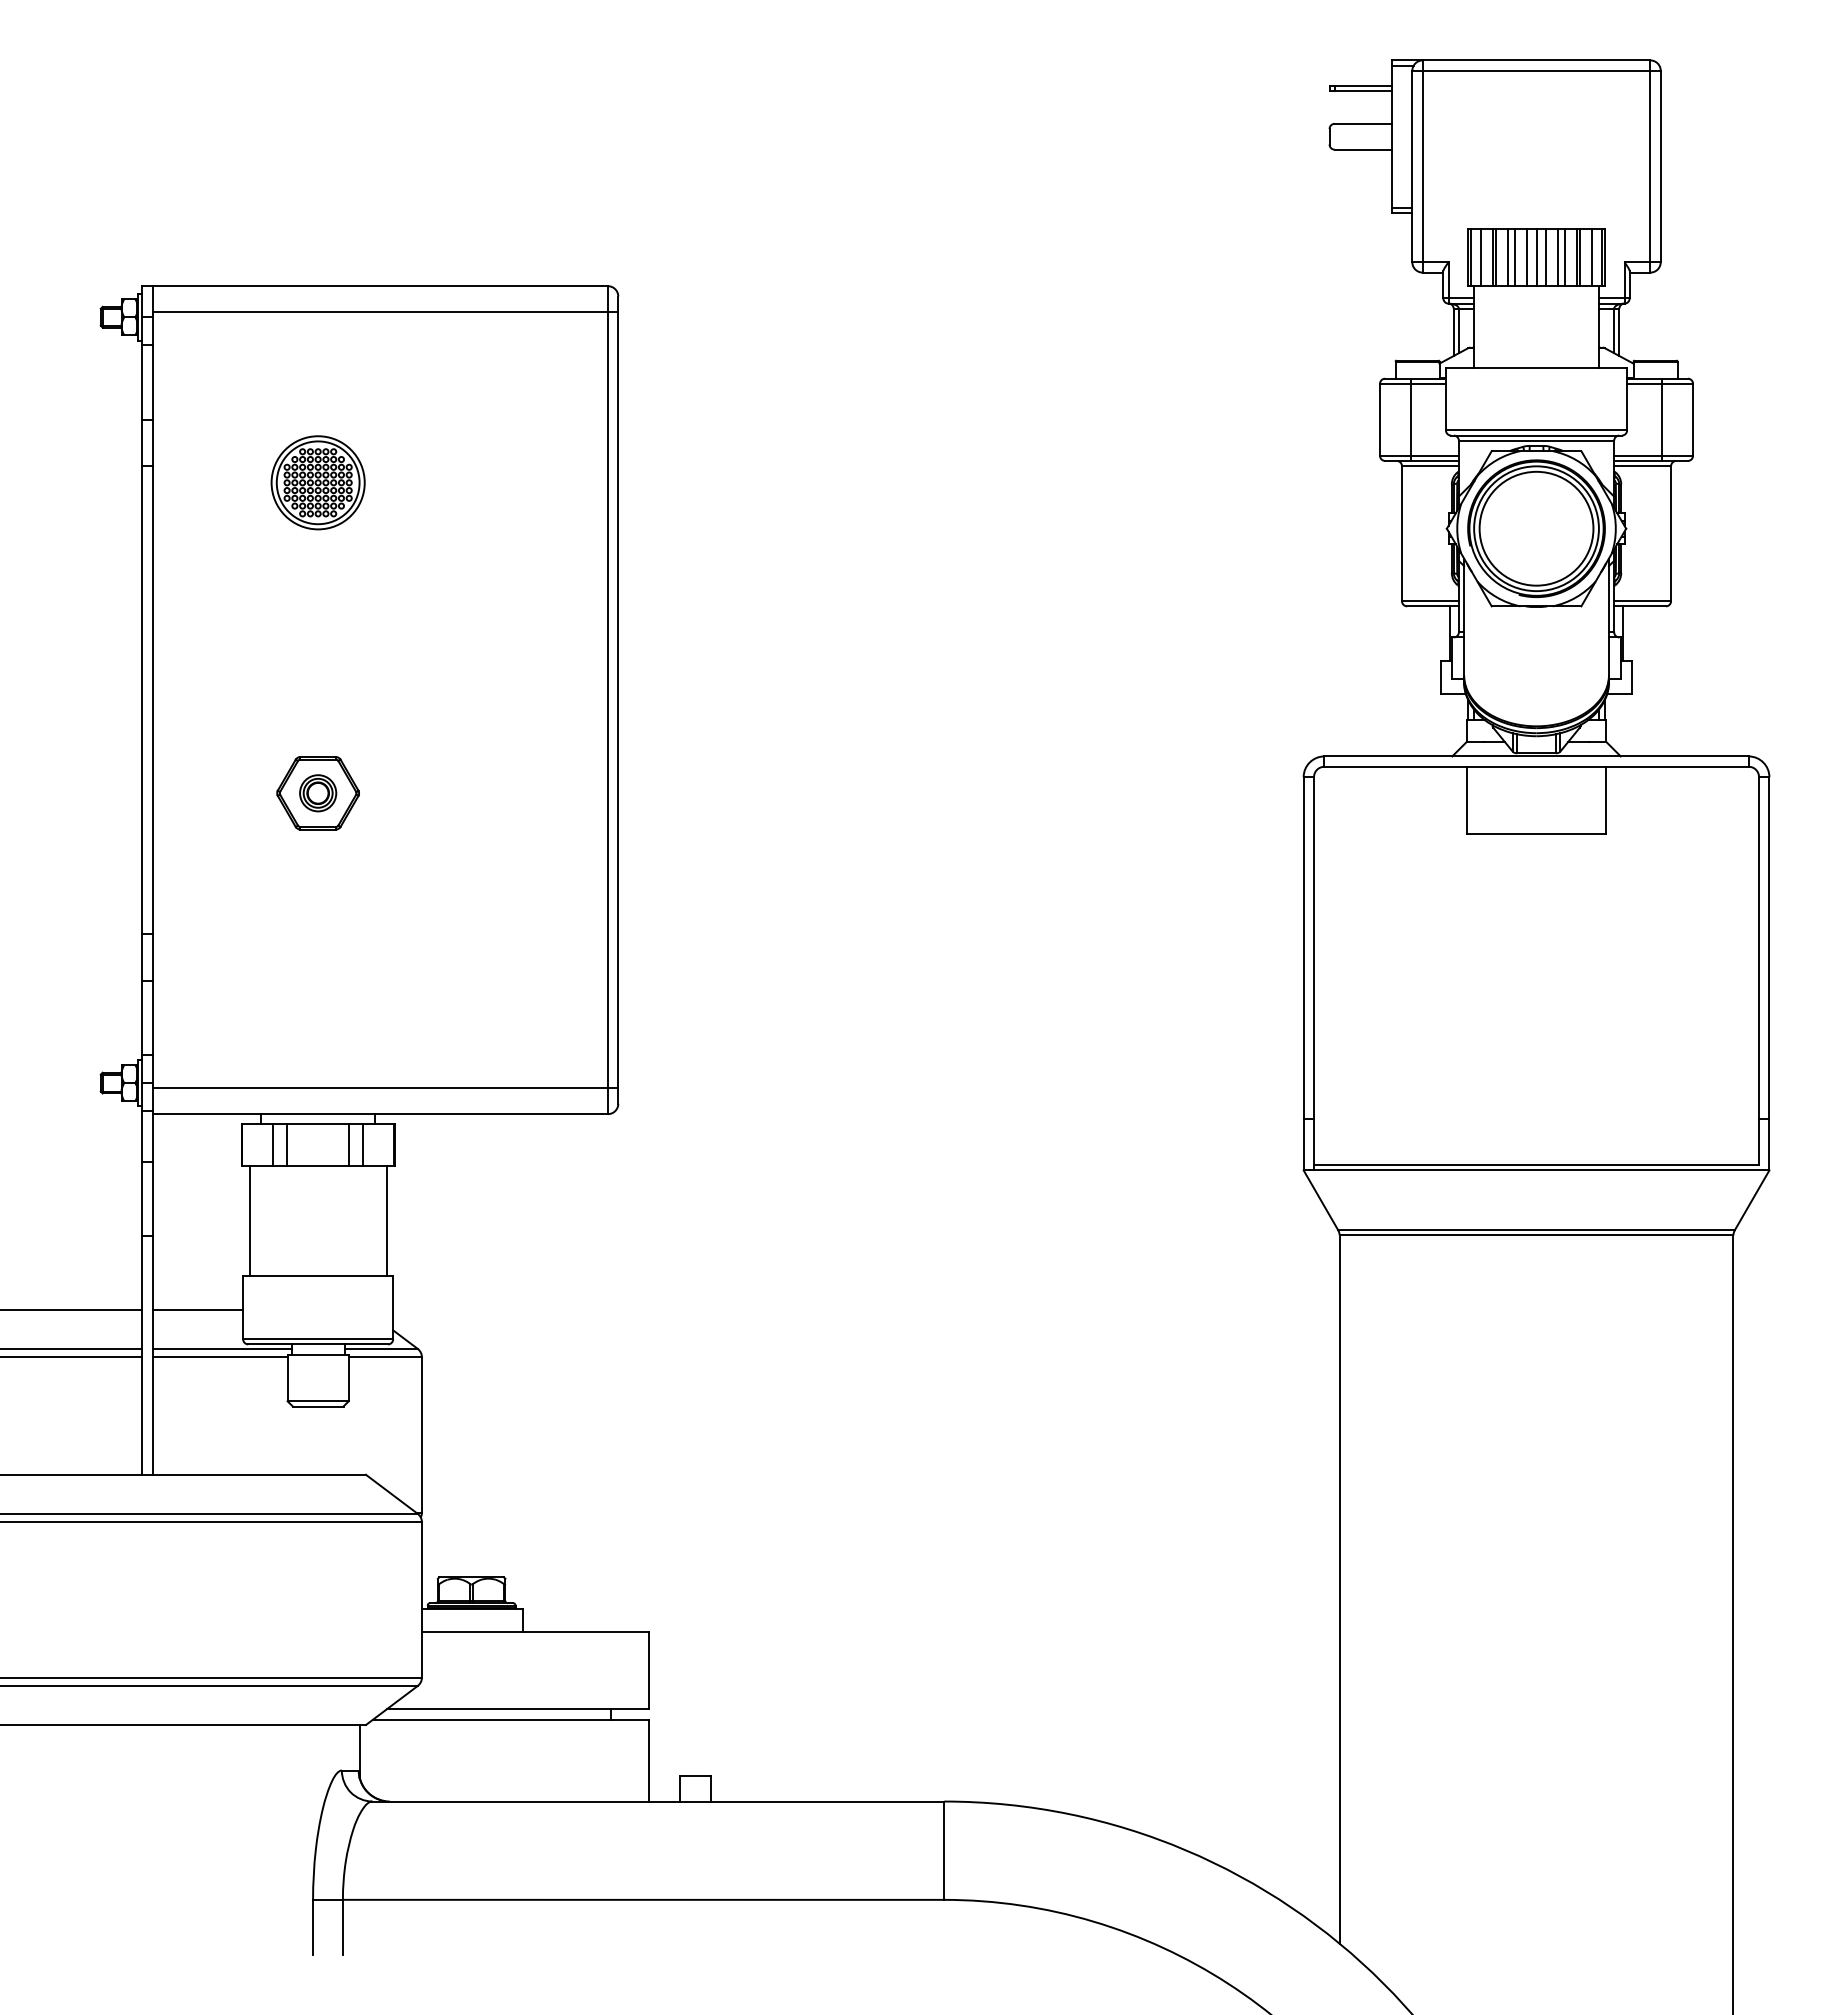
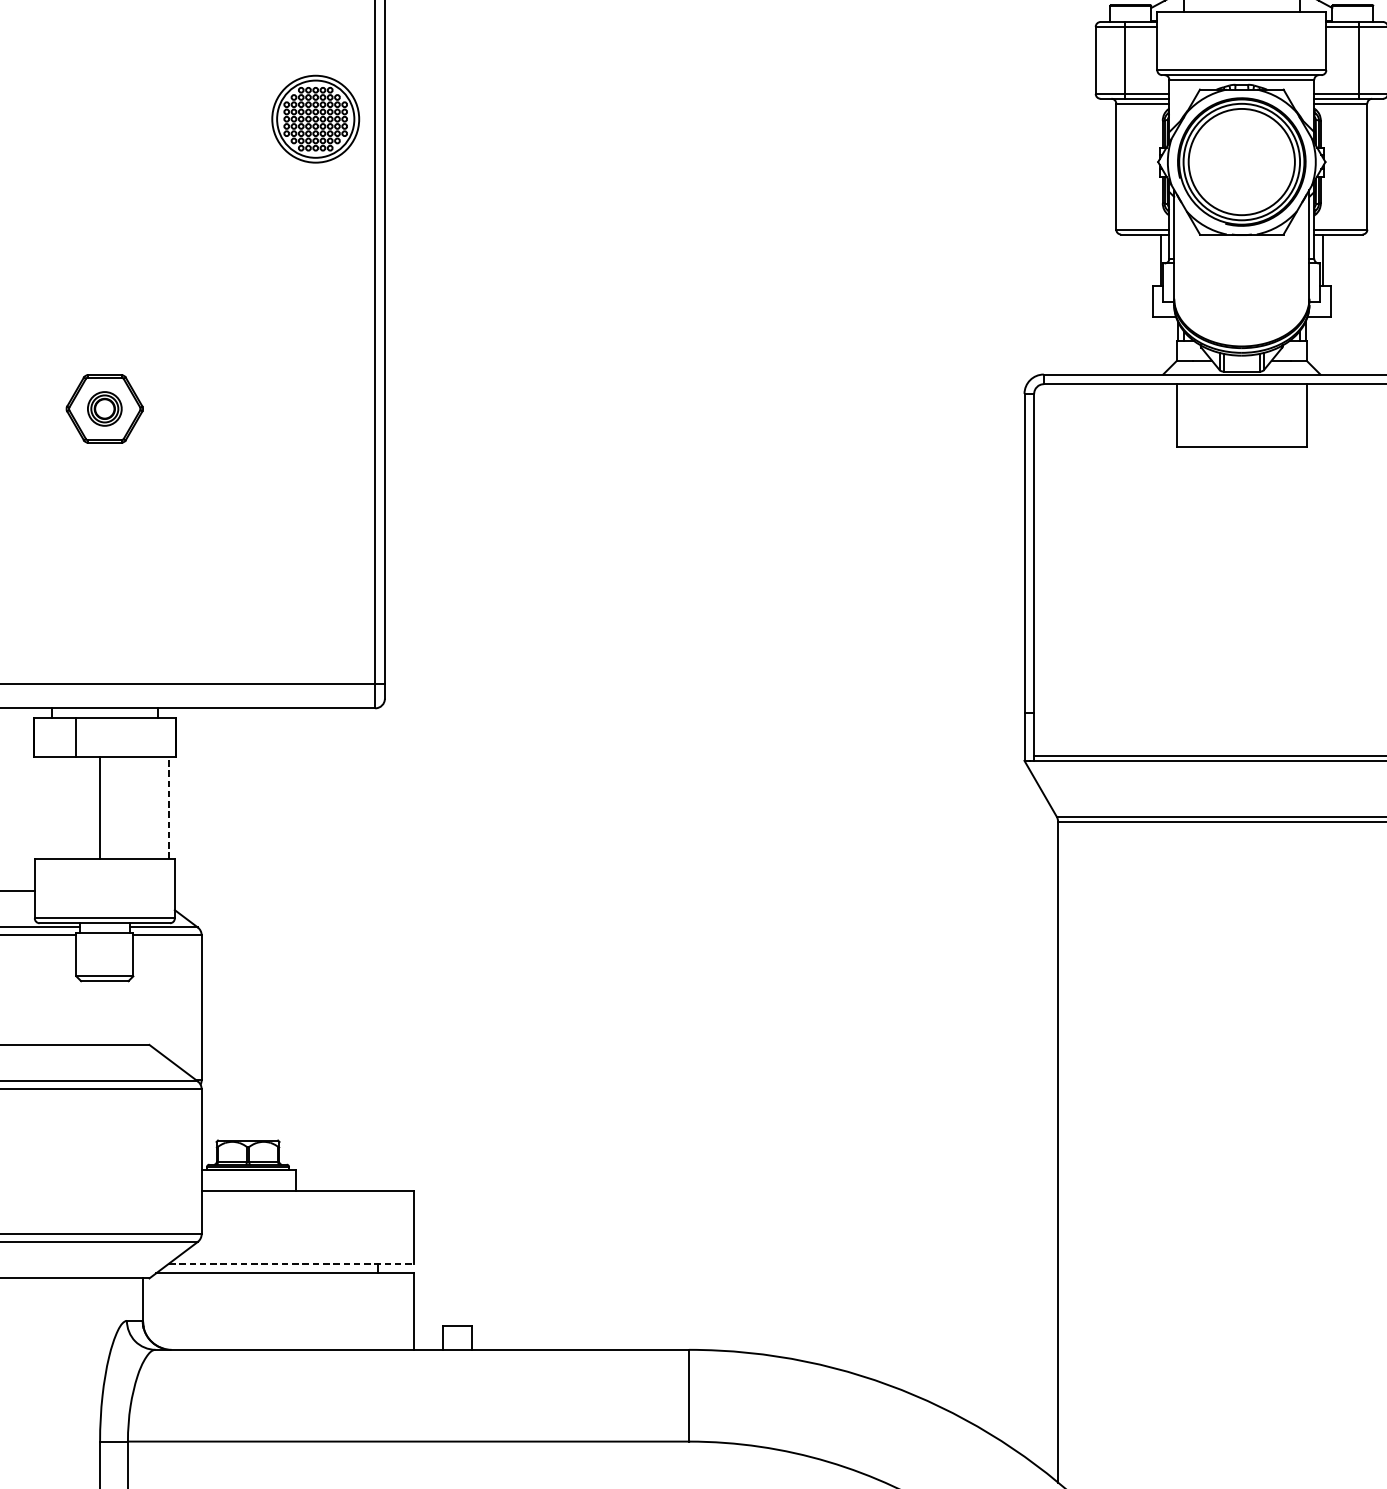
part: (317, 482) -> (315, 118), moved
line: (273, 1144) -> (63, 736), removed
line: (348, 1144) -> (133, 736), removed
line: (363, 1144) -> (147, 736), removed
line: (249, 1220) -> (99, 807), moved
line: (386, 1220) -> (168, 807), solid -> dashed
line: (518, 1709) -> (291, 1263), solid -> dashed

